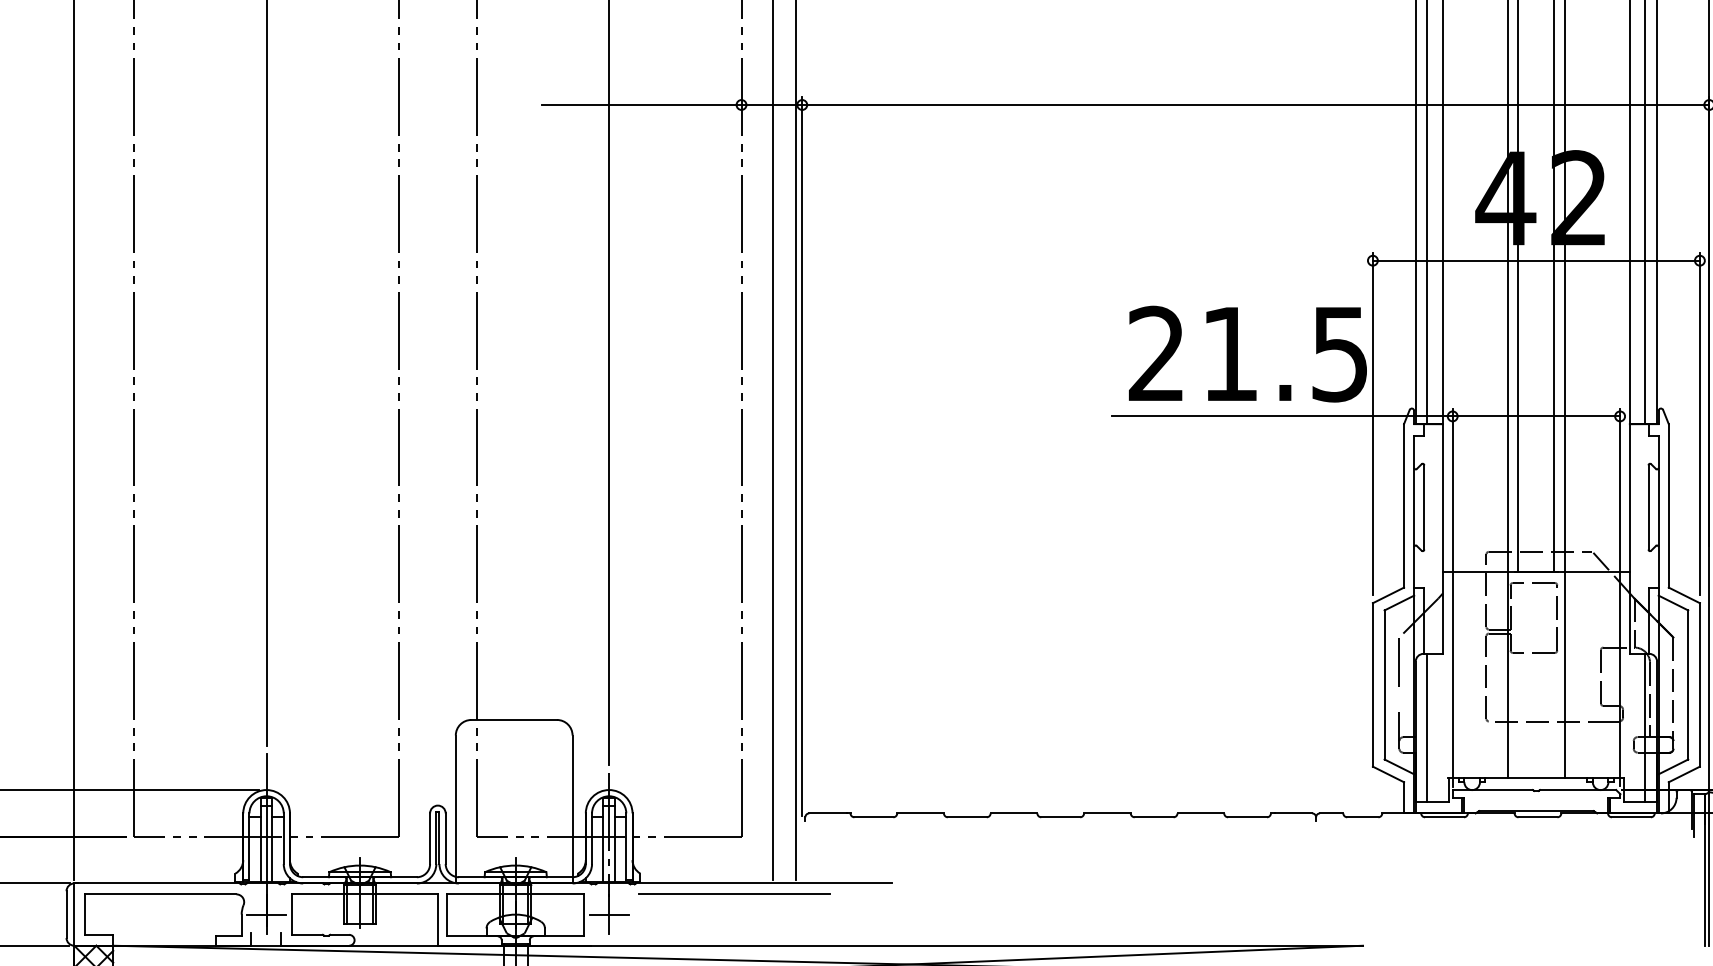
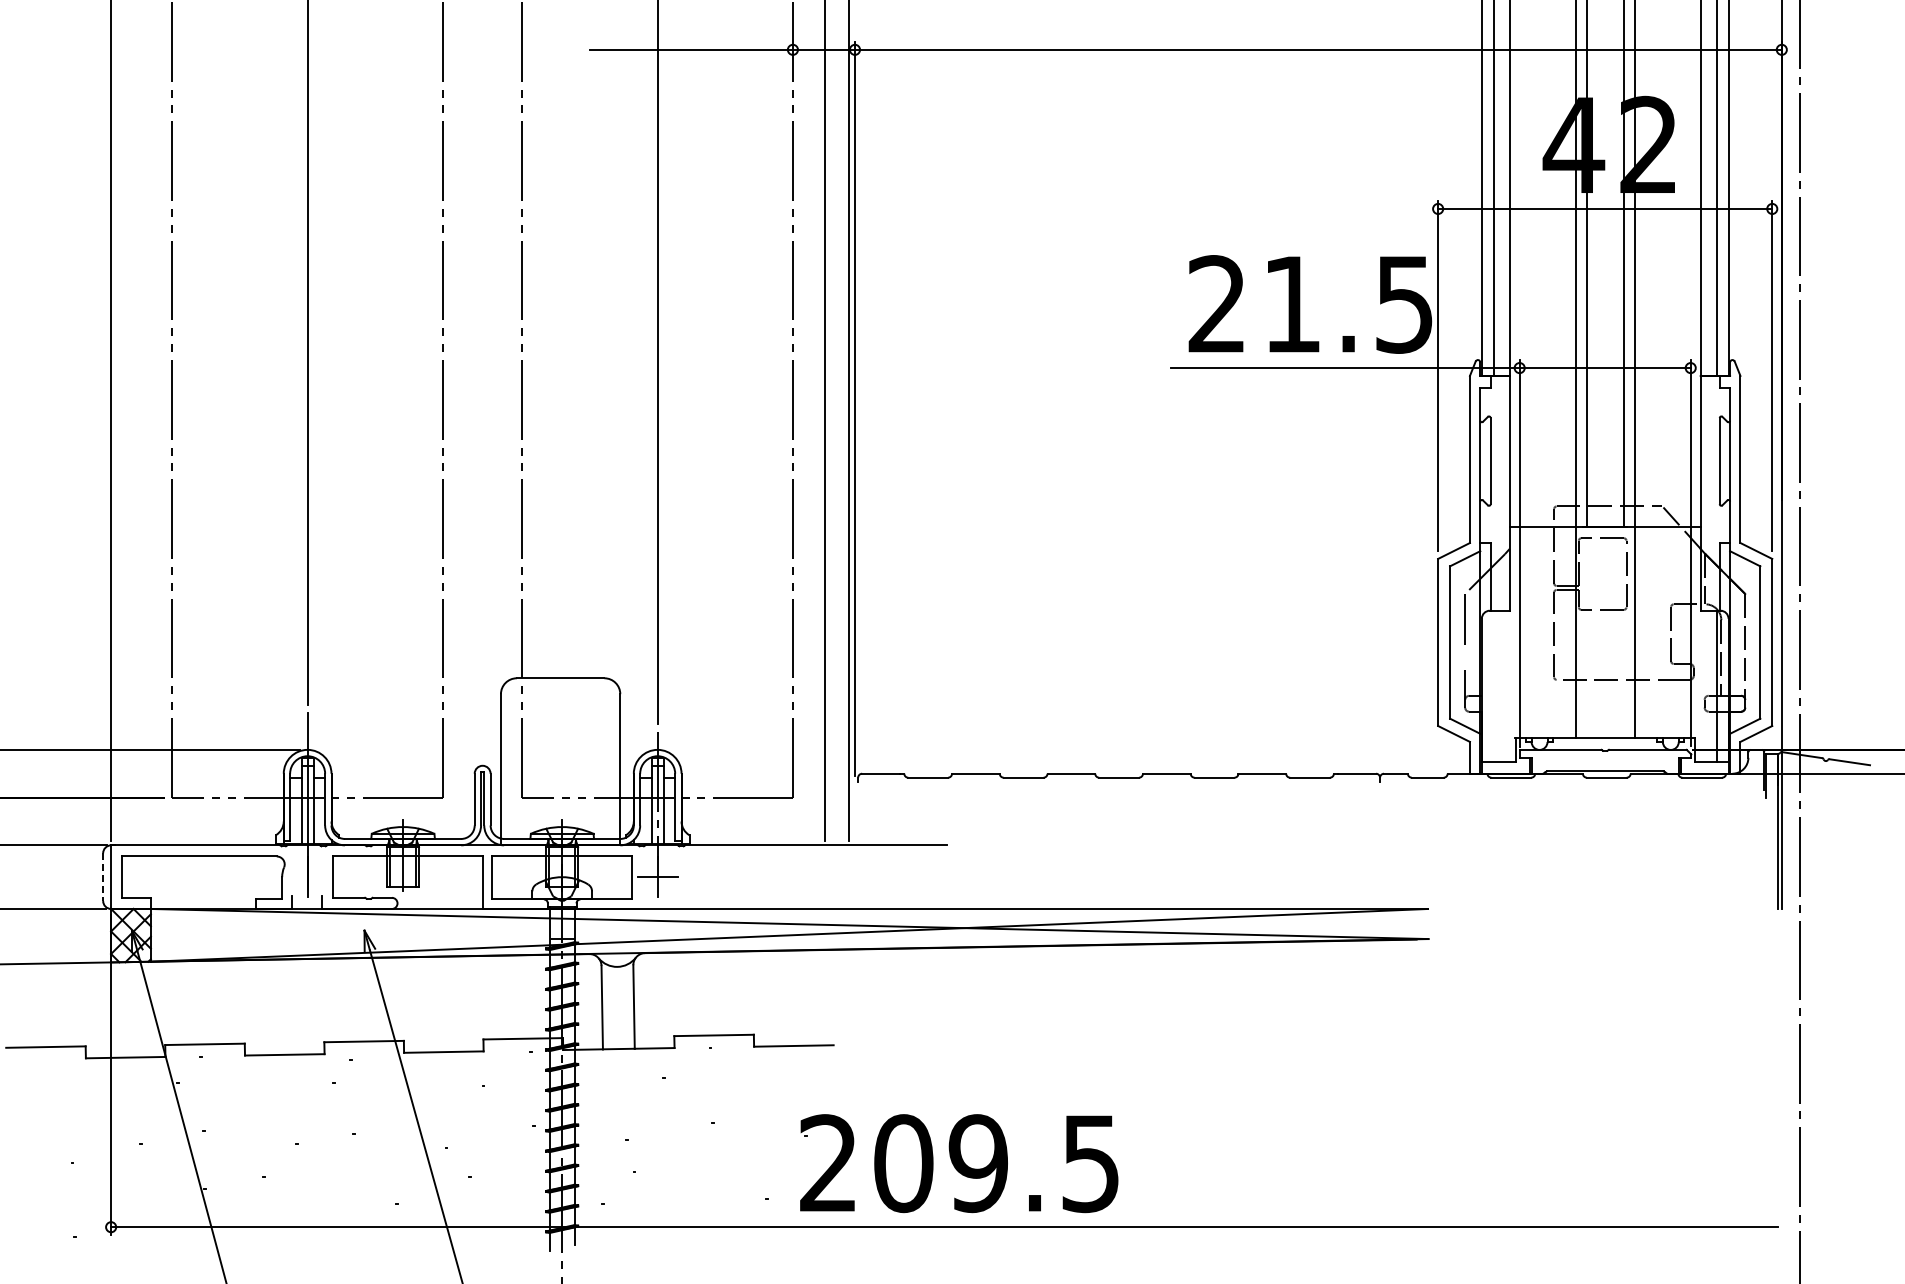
line: (1427, 727) -> (1493, 685), removed
line: (733, 894) -> (784, 856), removed
line: (66, 914) -> (103, 877), solid -> dashed
line: (266, 914) -> (307, 877), removed

